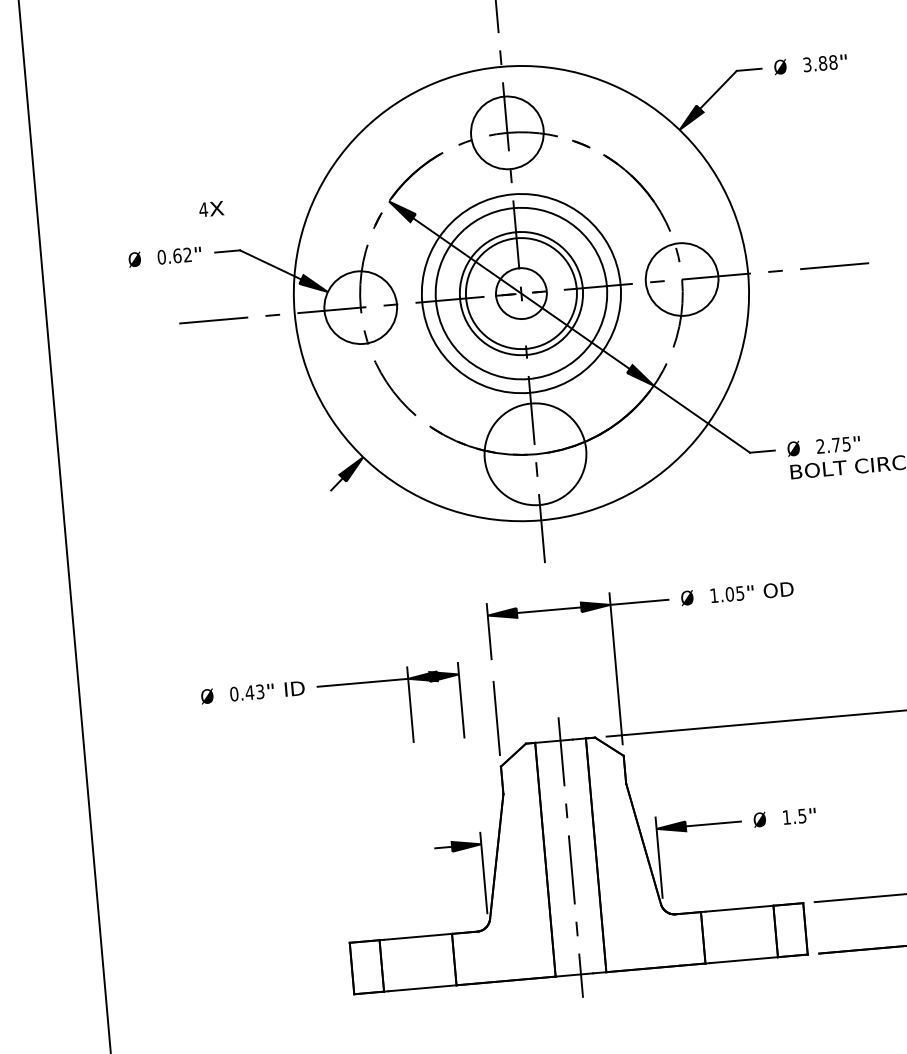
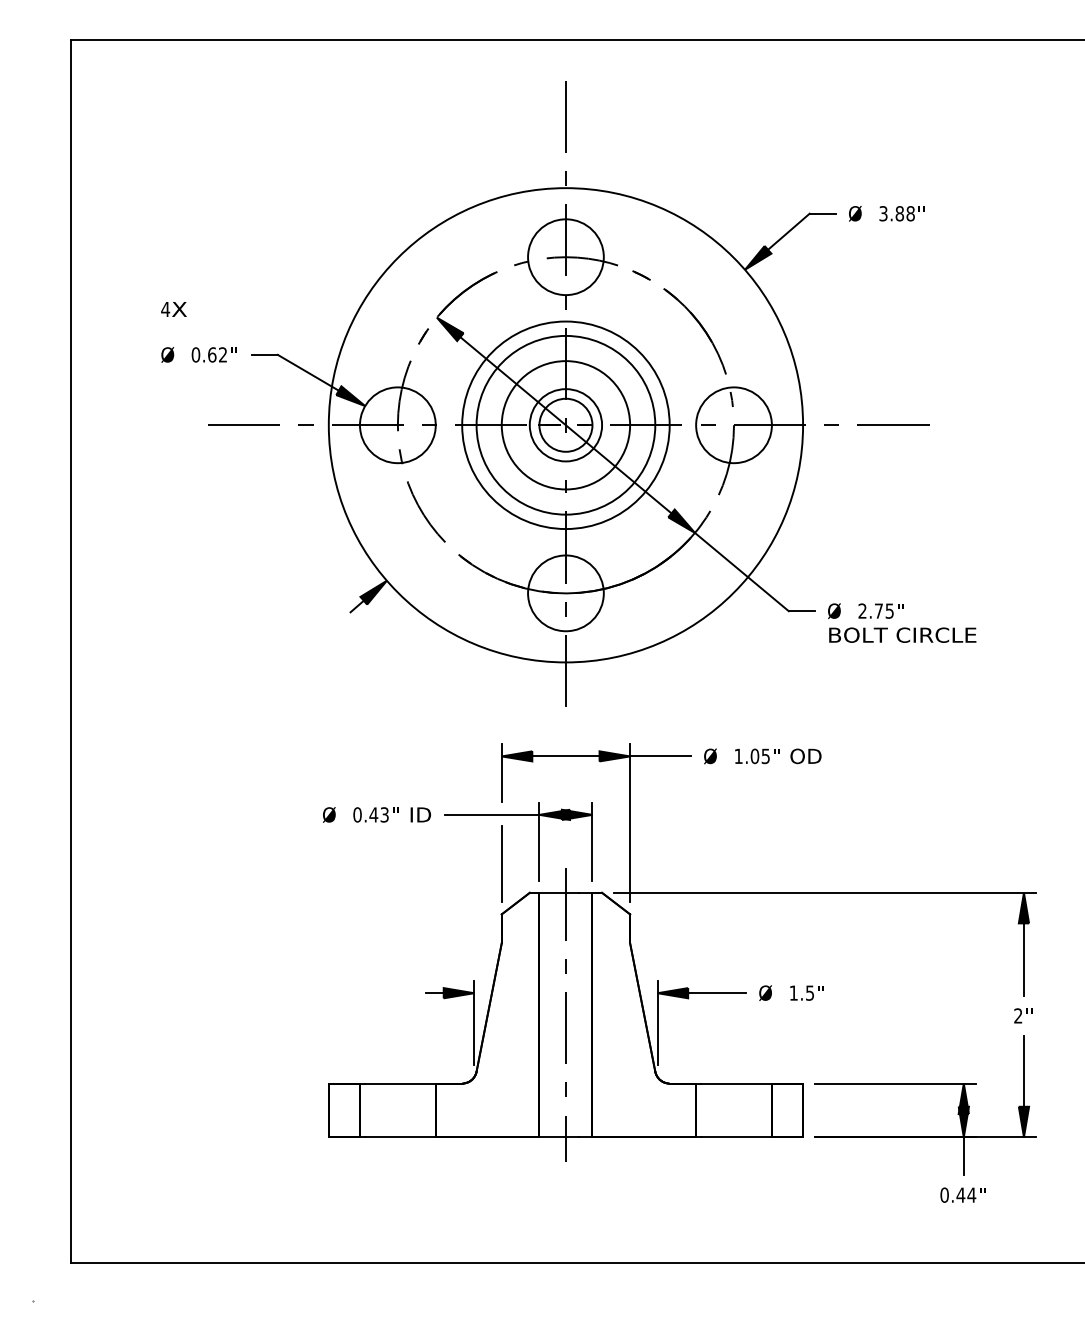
text: (211, 209) -> (173, 309), moved
circle: (521, 293) -> (565, 425), size x0.62
circle: (535, 454) -> (565, 593), size x0.71
part: (329, 686) -> (457, 815), moved

